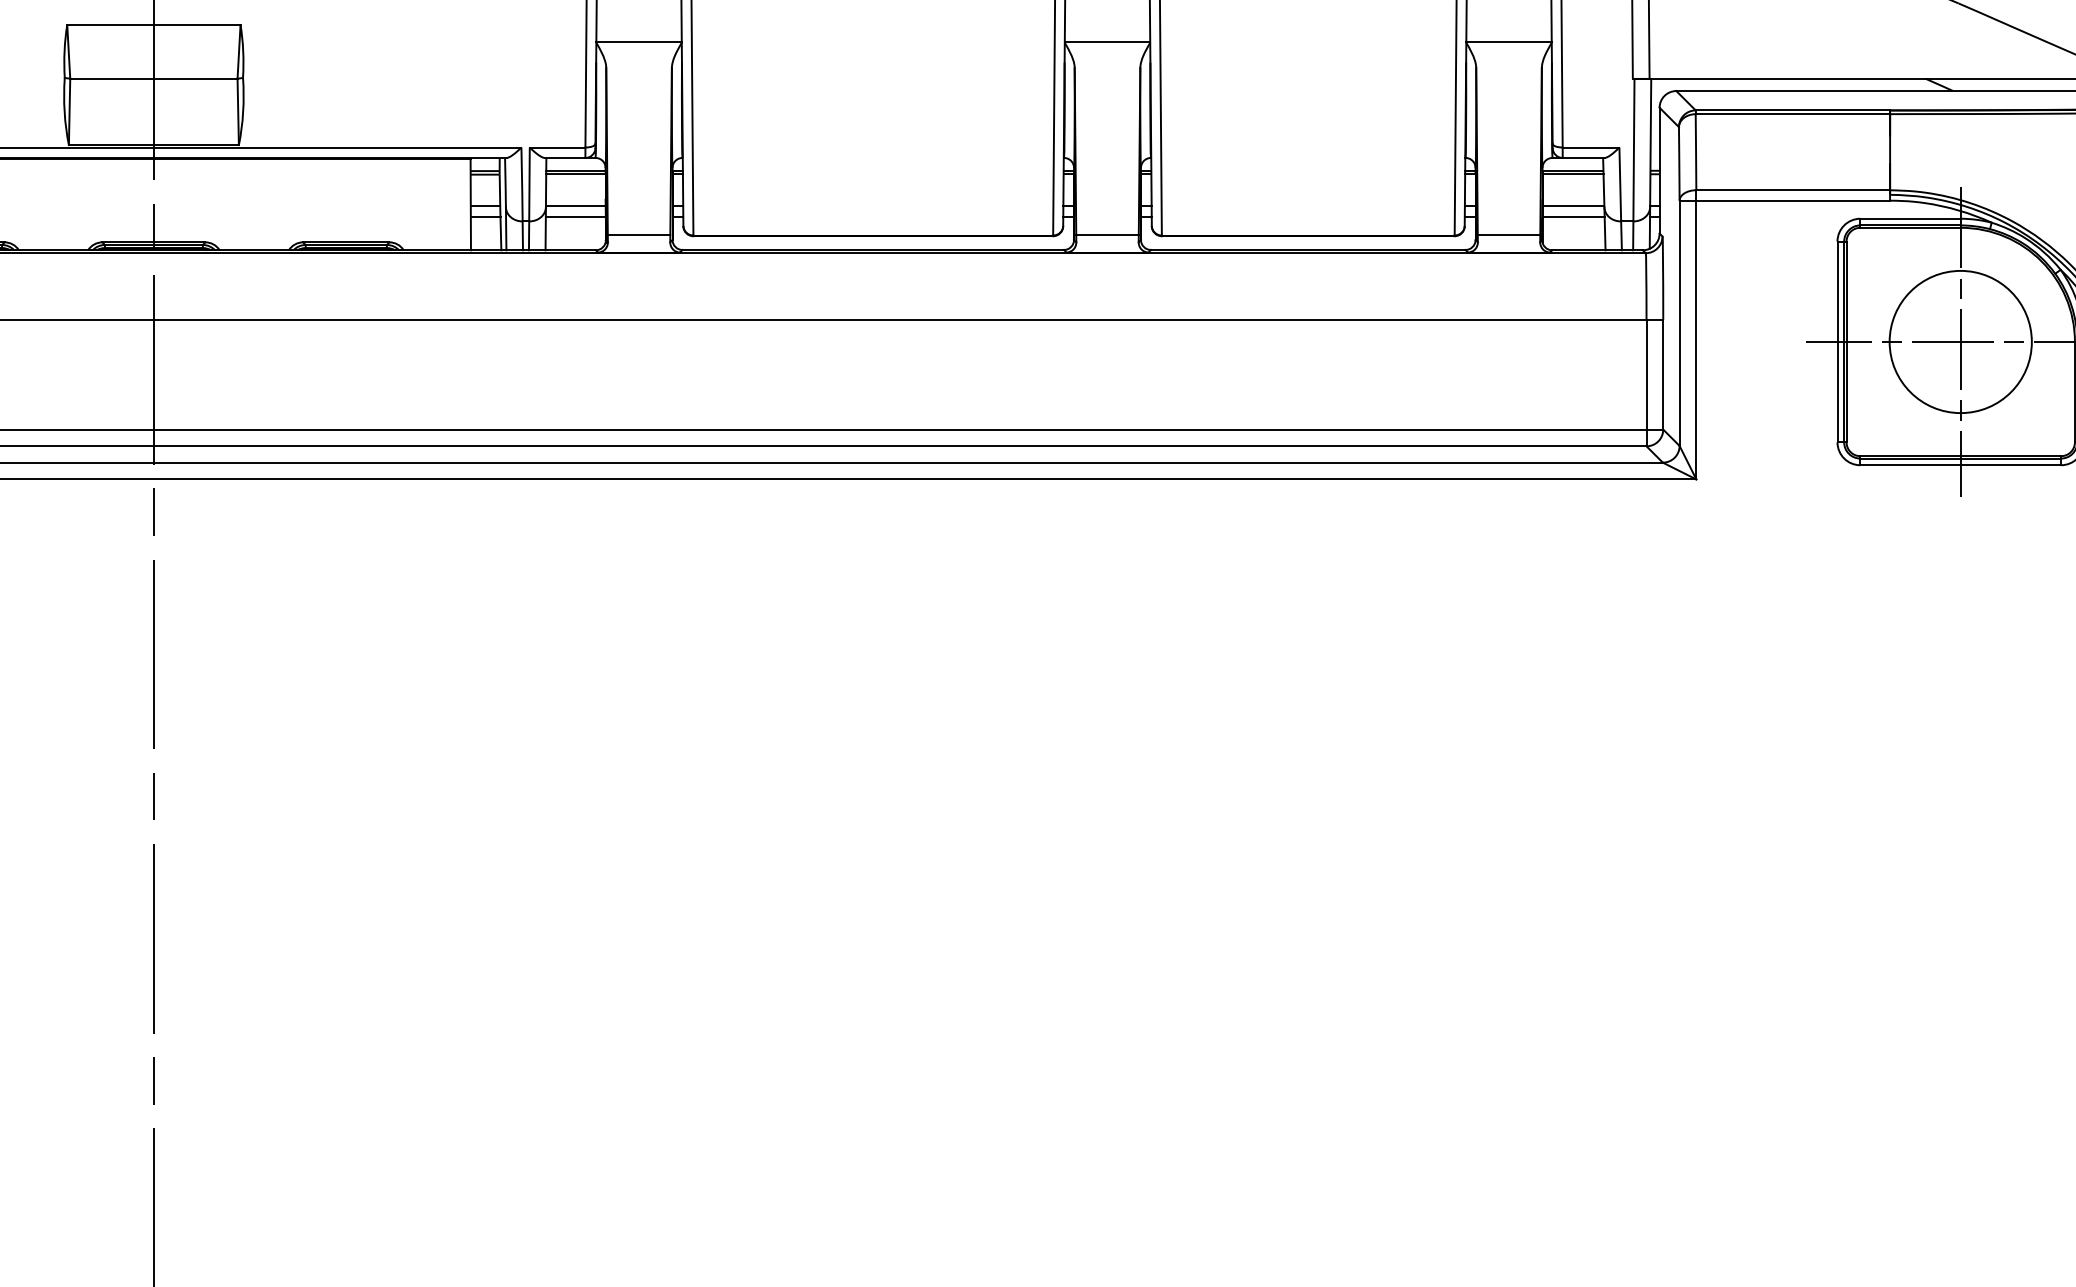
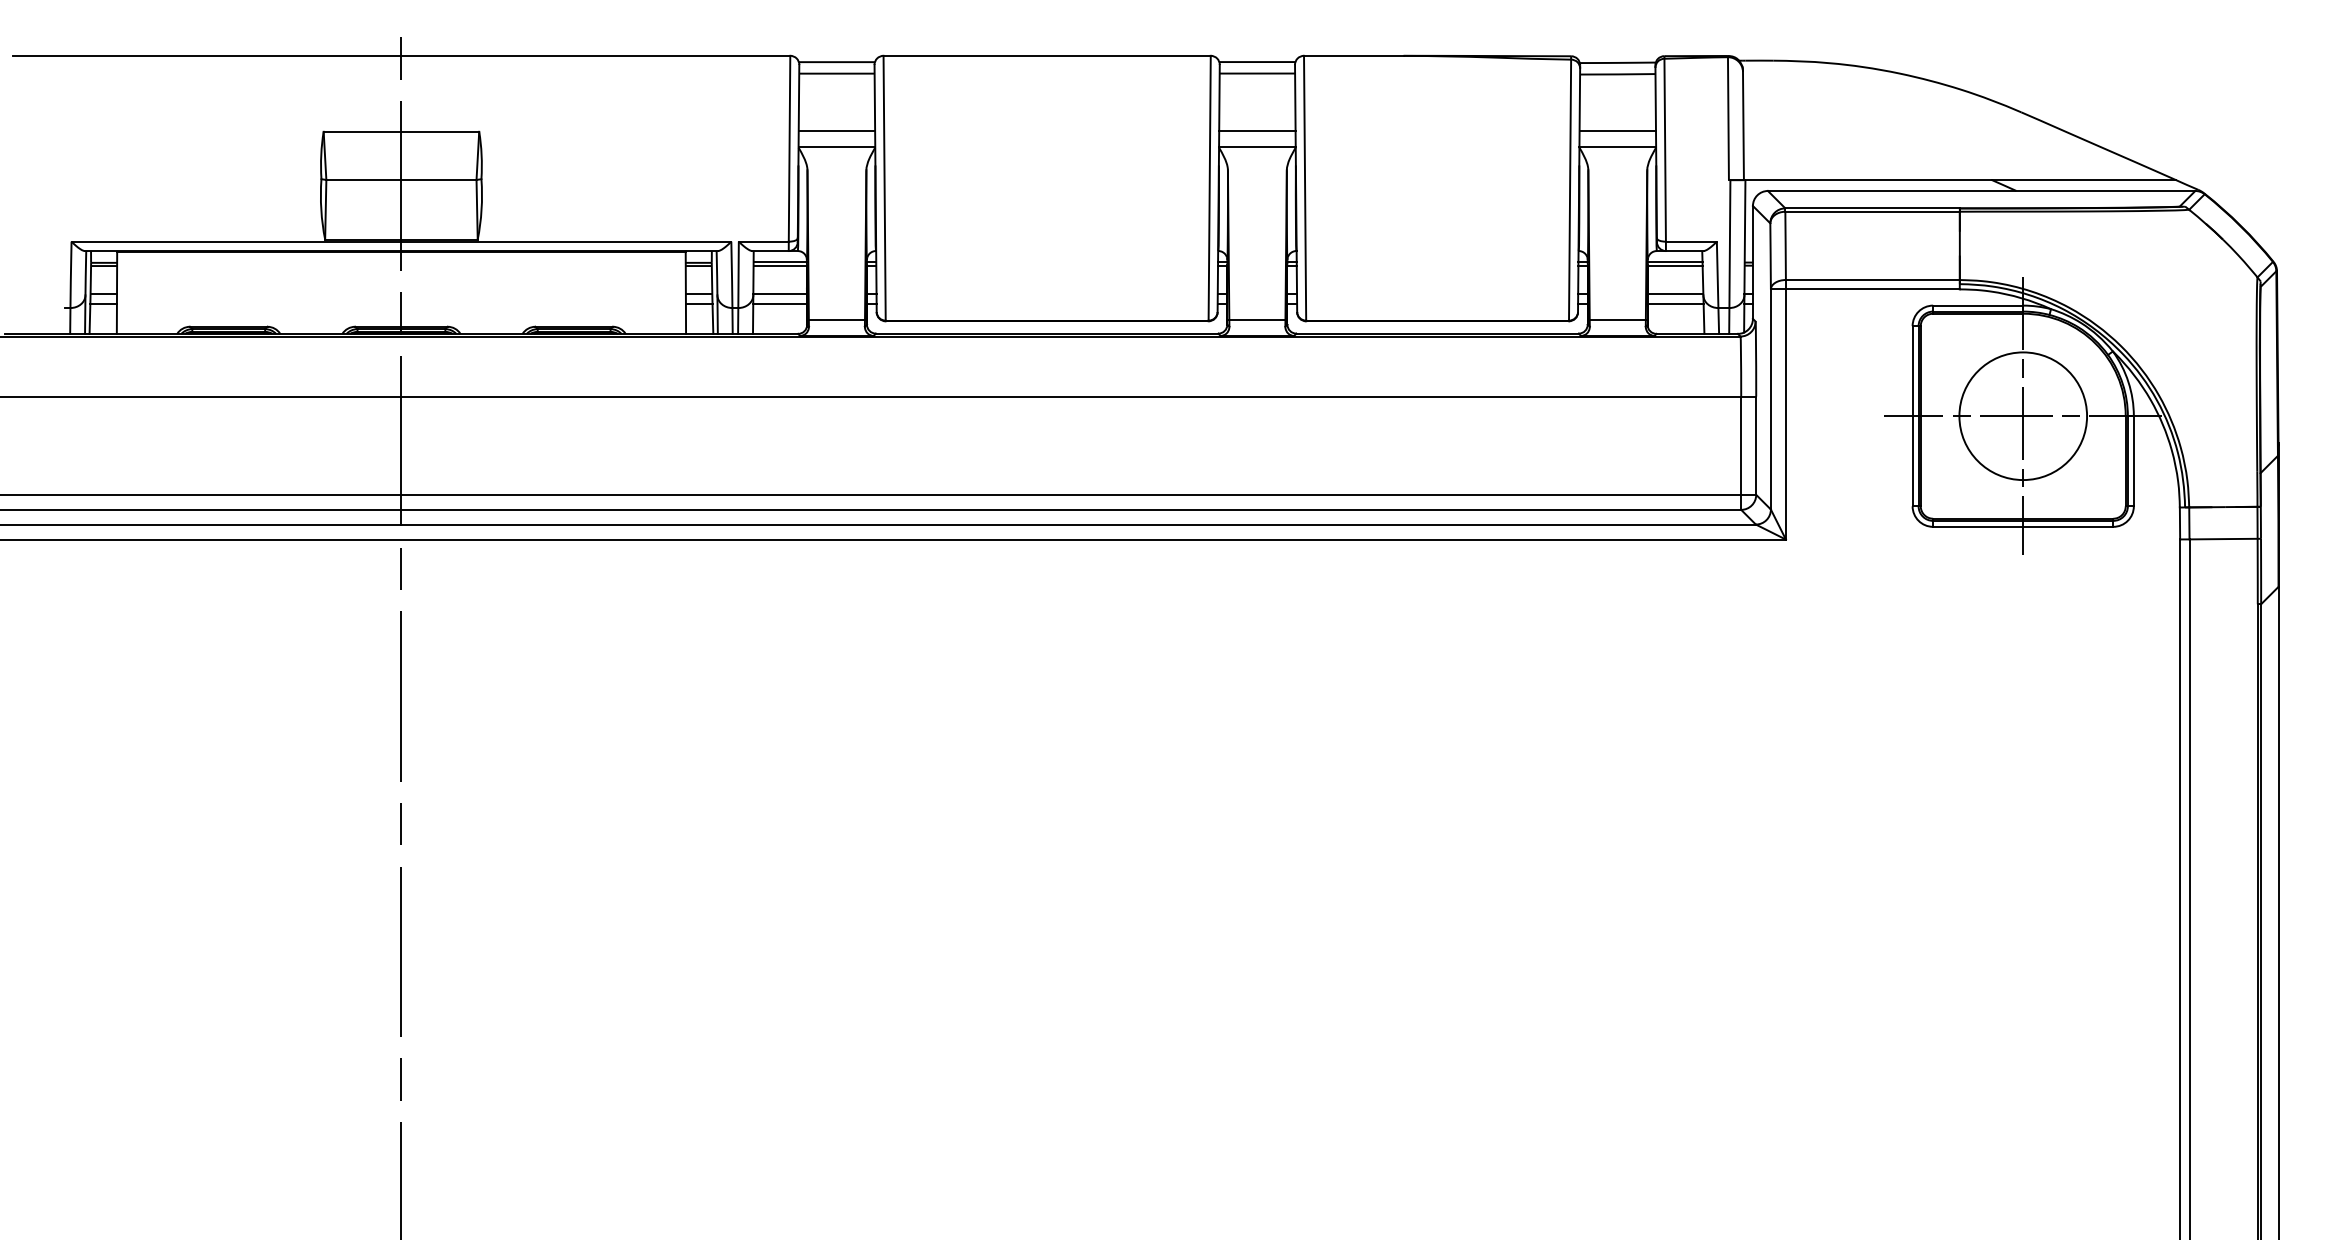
line: (638, 23) -> (836, 130), added
line: (1107, 23) -> (1257, 130), added
line: (1508, 23) -> (1617, 130), added

